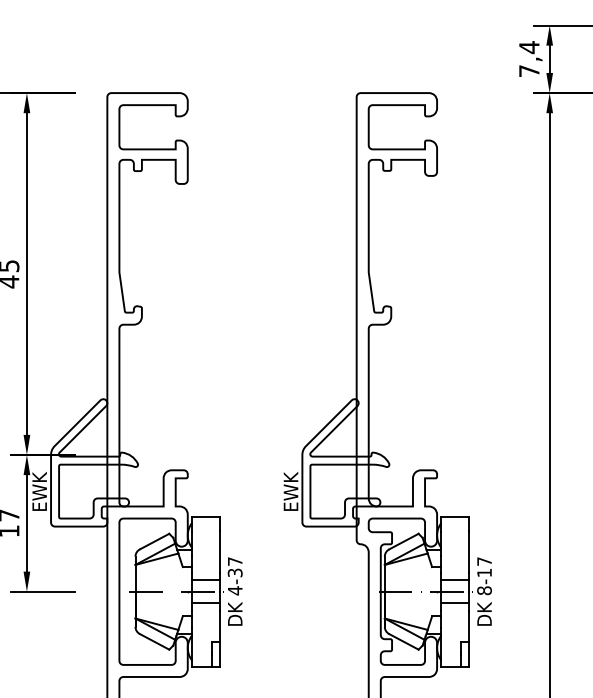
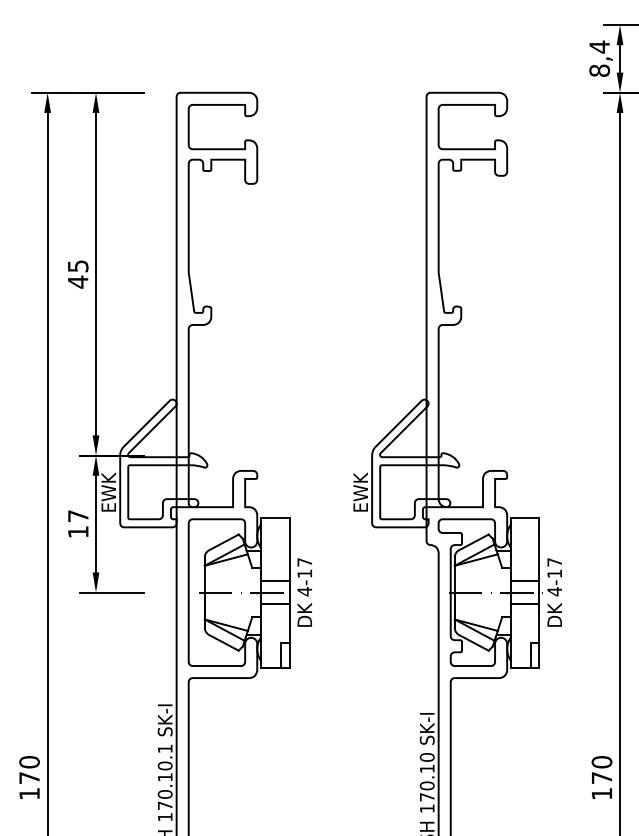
text: (529, 70) -> (599, 70), 7,4 -> 8,4
text: (234, 572) -> (304, 573), 4-37 -> 4-17
text: (484, 590) -> (554, 591), 8-17 -> 4-17

